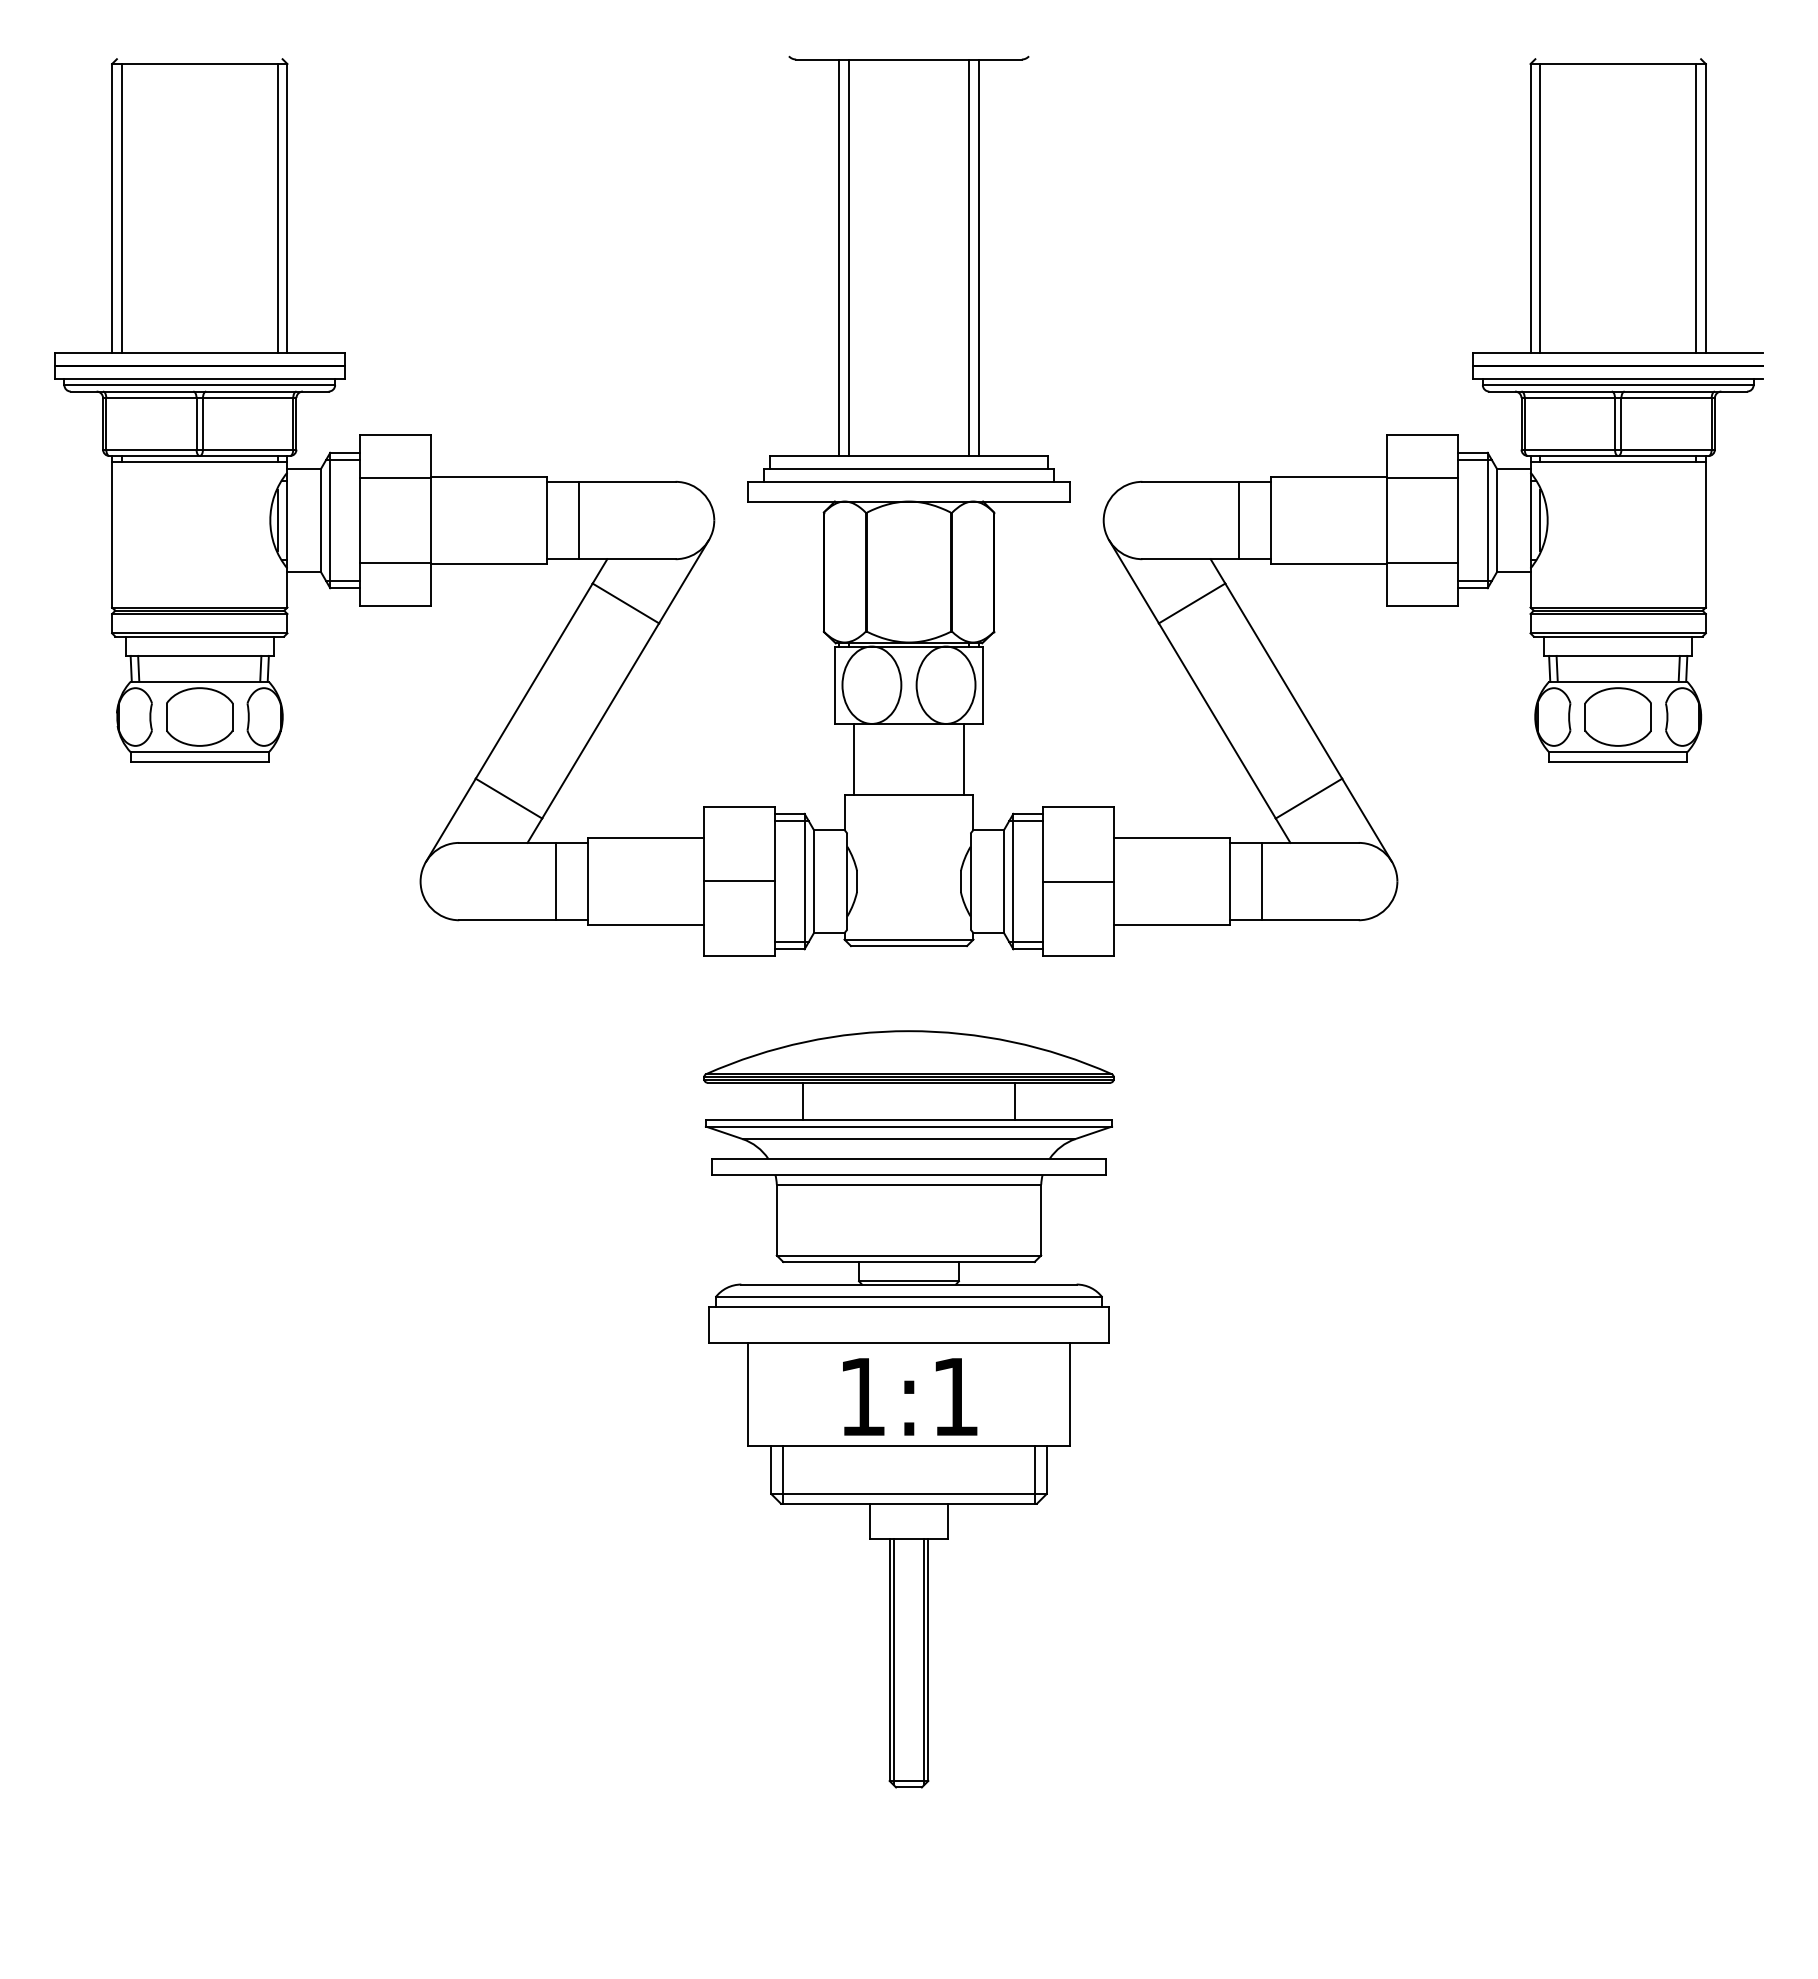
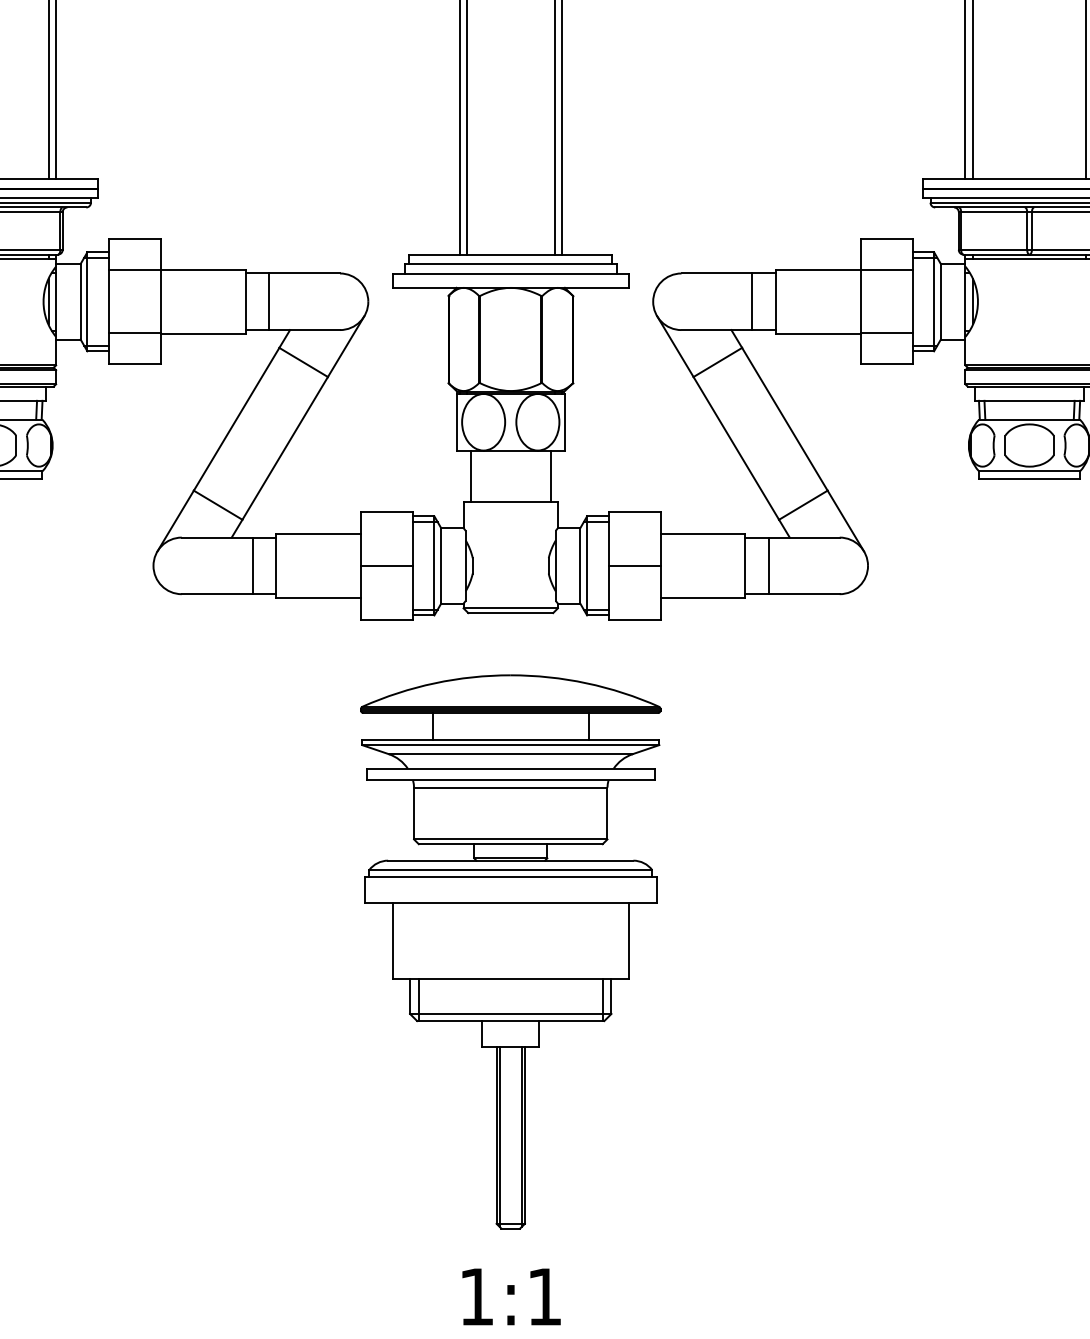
text: (910, 1396) -> (511, 1296), moved

